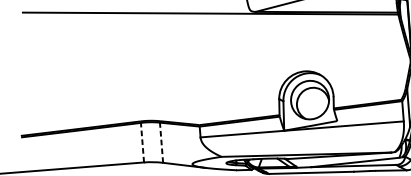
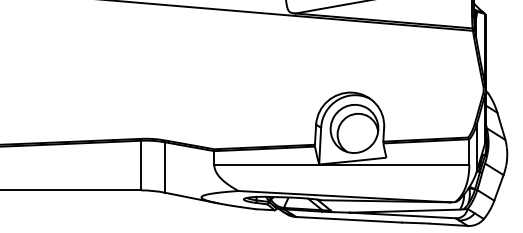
line: (142, 142) -> (141, 165), dashed -> solid
line: (161, 142) -> (165, 167), dashed -> solid

